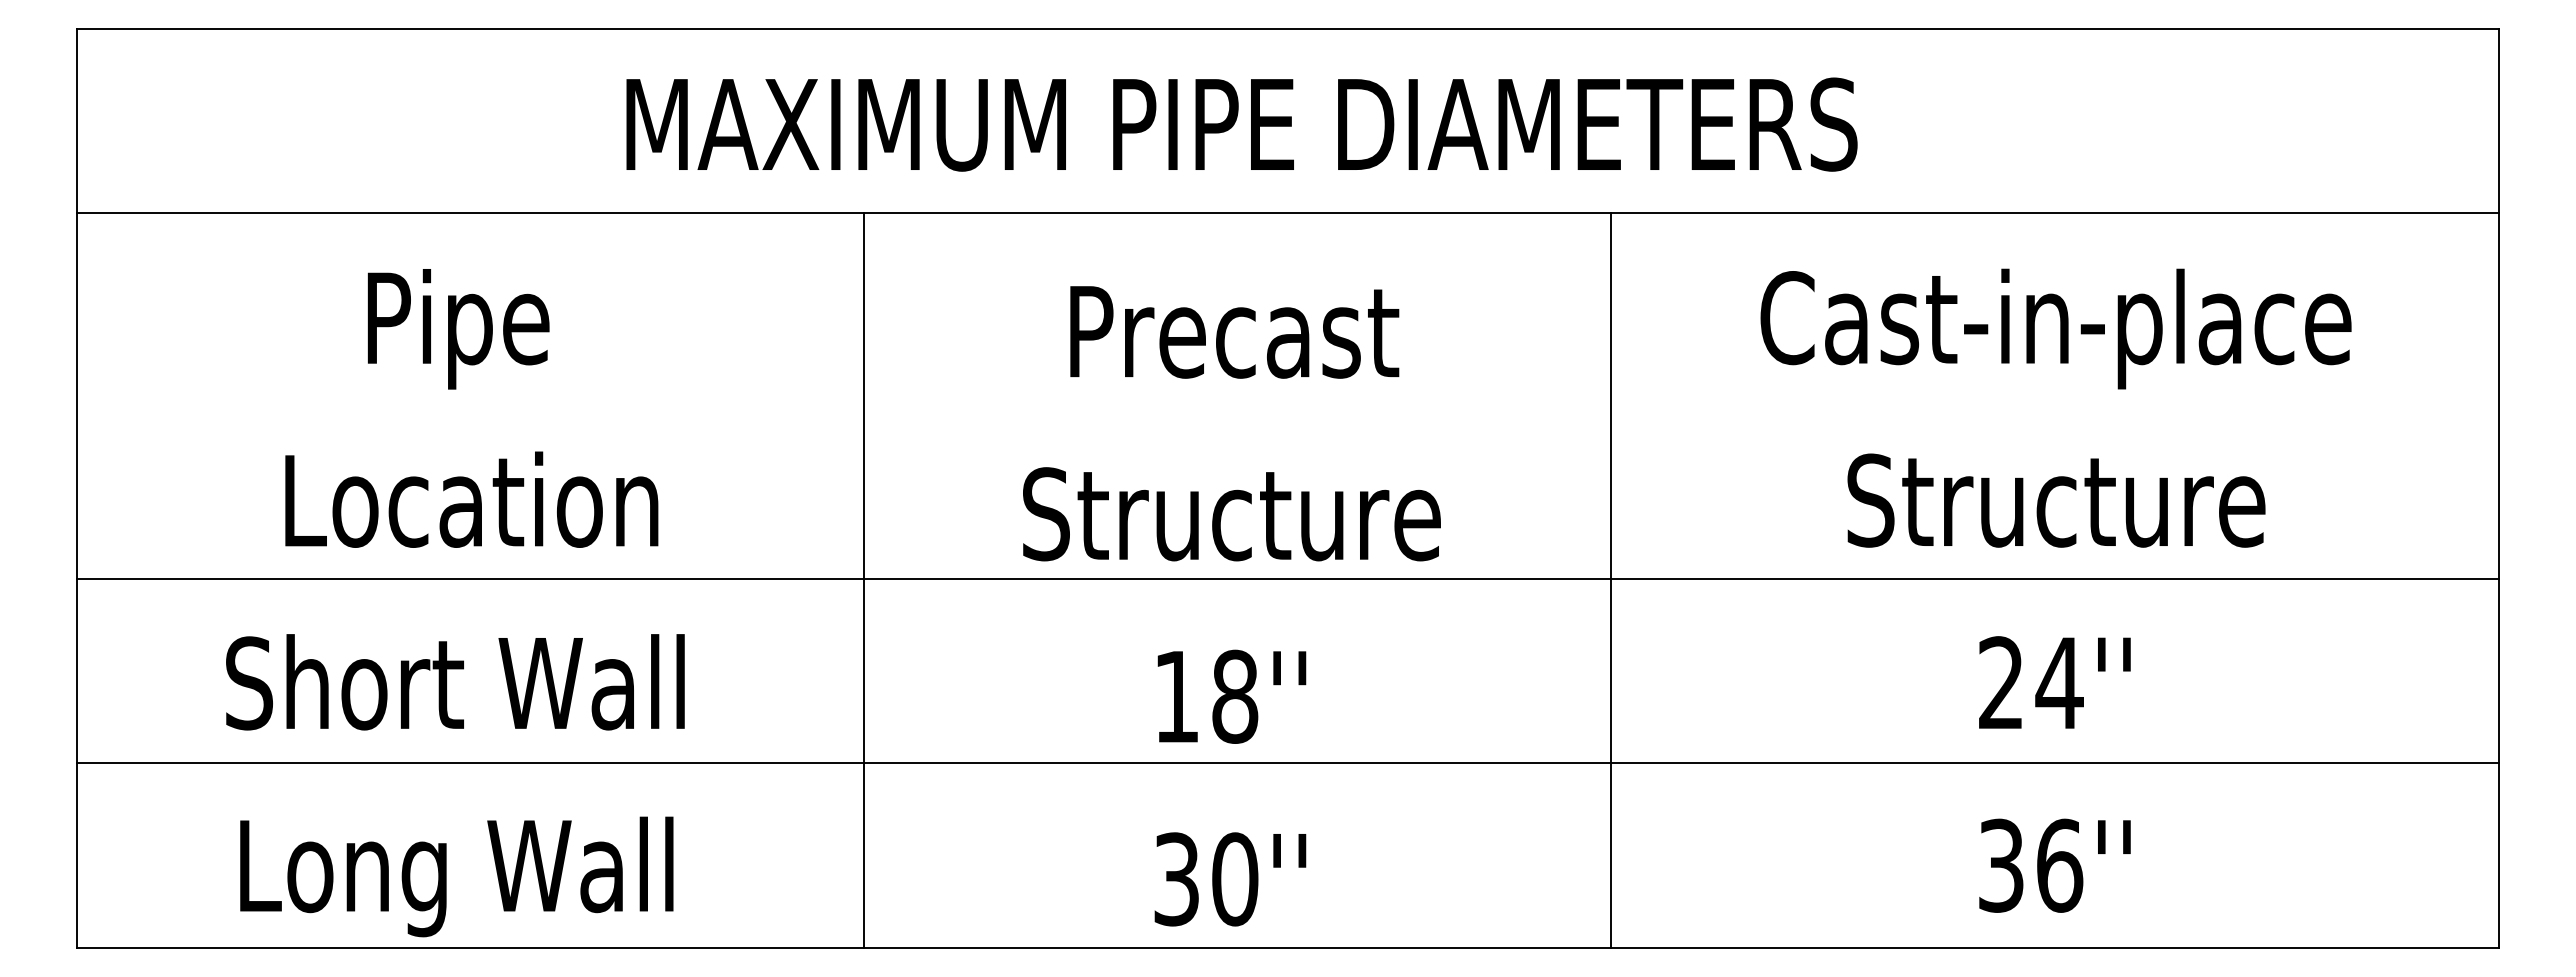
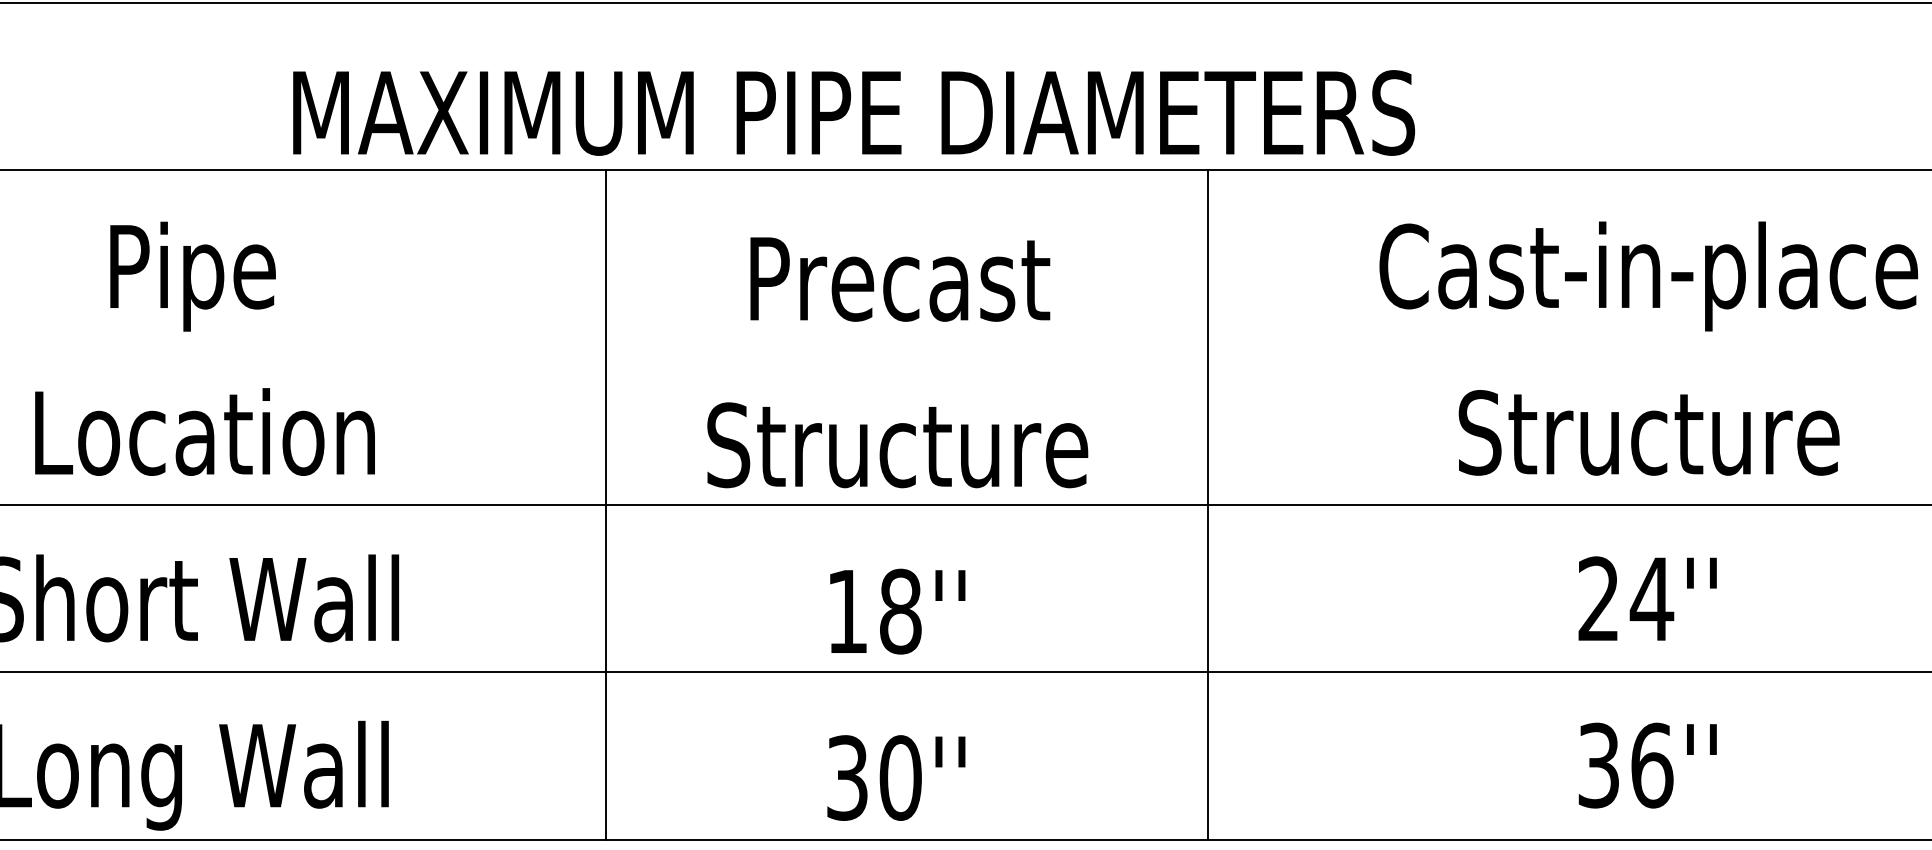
text: (1241, 124) -> (853, 112), moved
line: (863, 579) -> (605, 504), moved
line: (1611, 579) -> (1208, 504), moved

